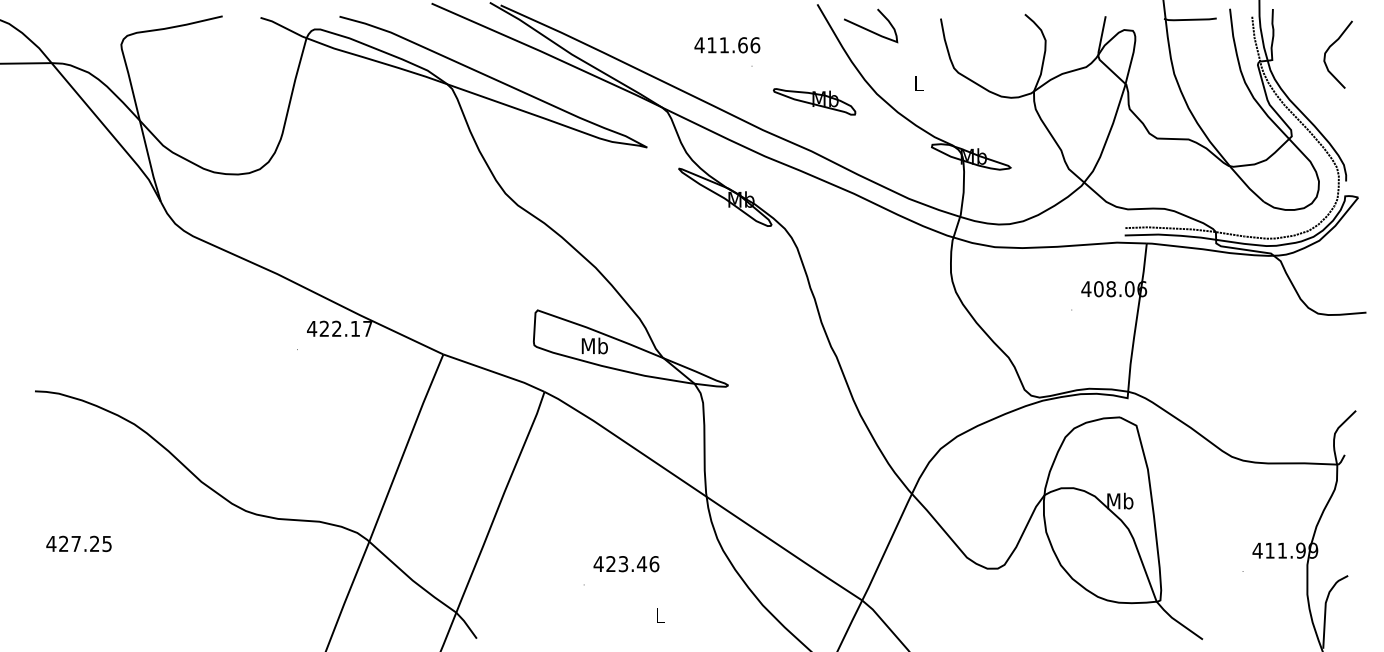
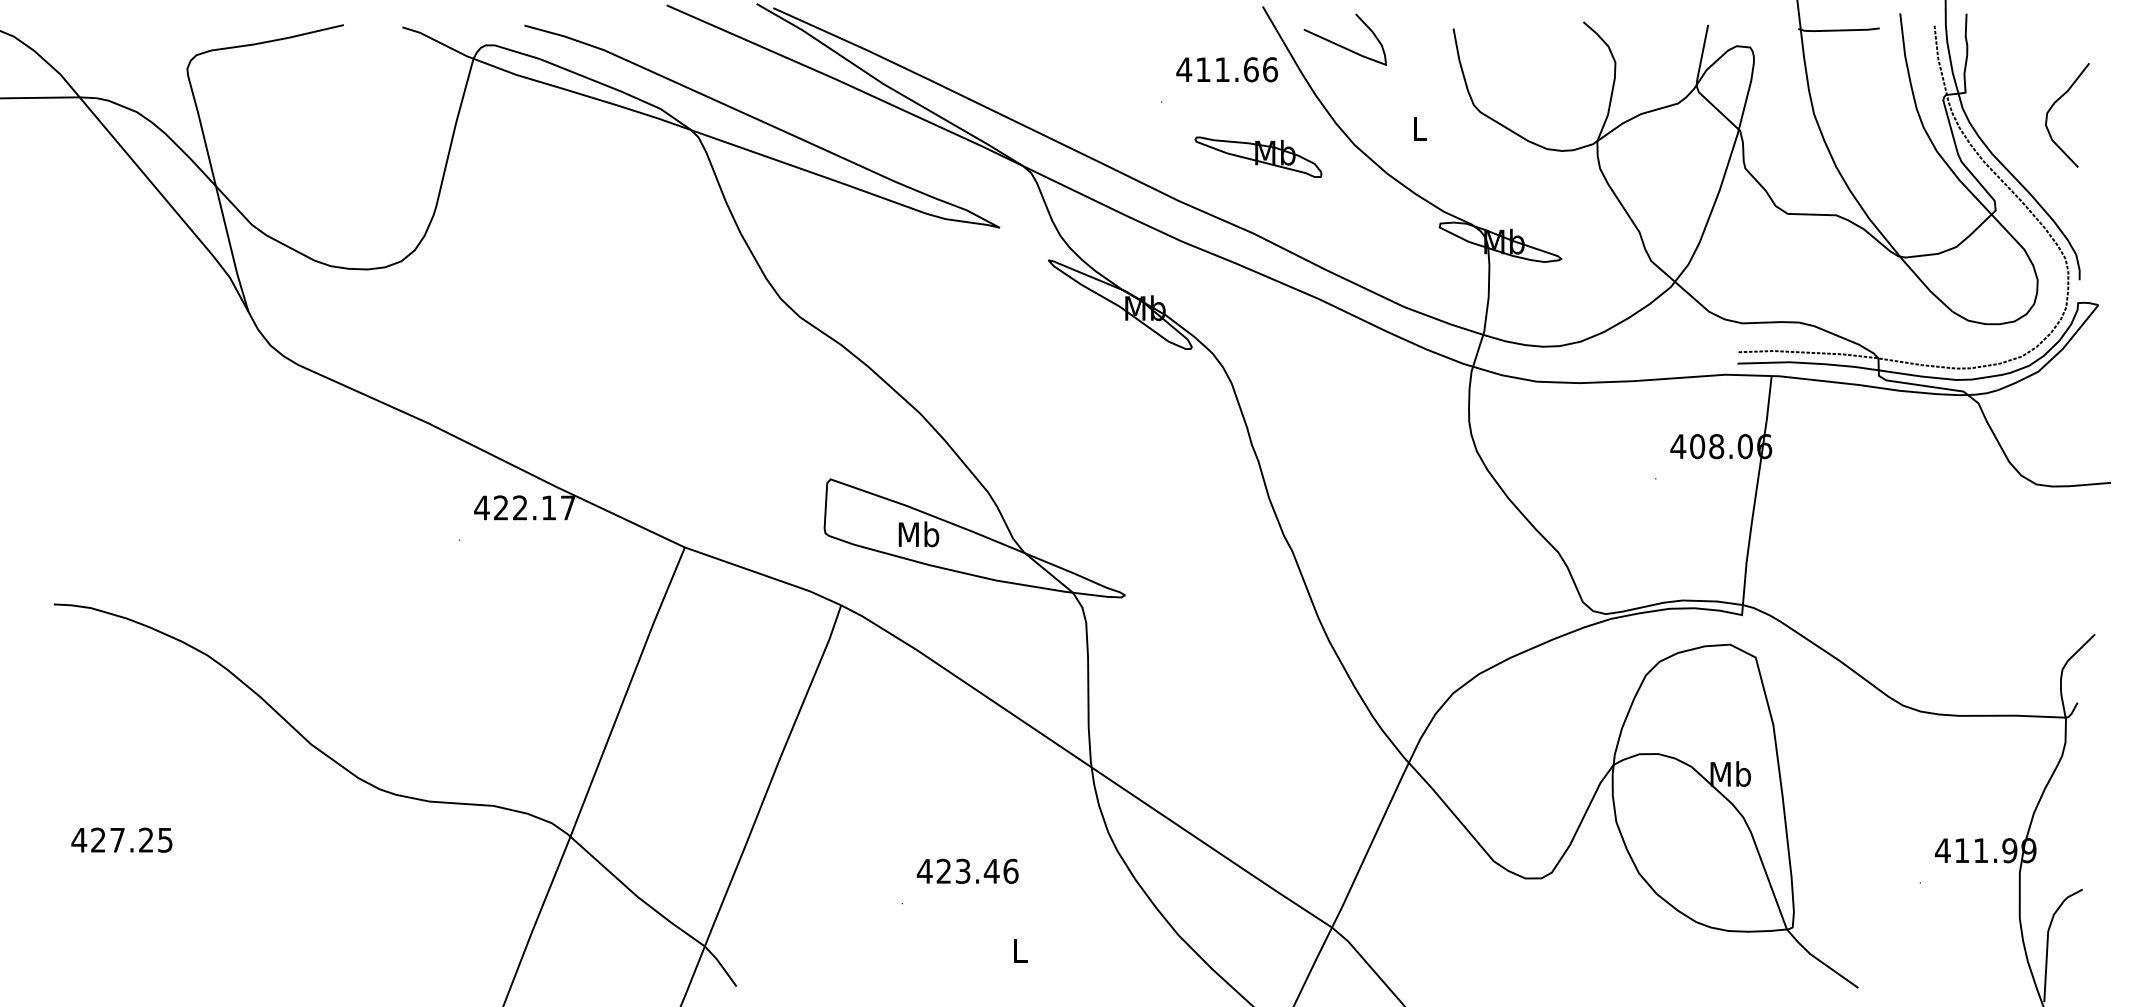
text: (727, 45) -> (1227, 70), moved
curve: (1329, 49) -> (2053, 107), moved

